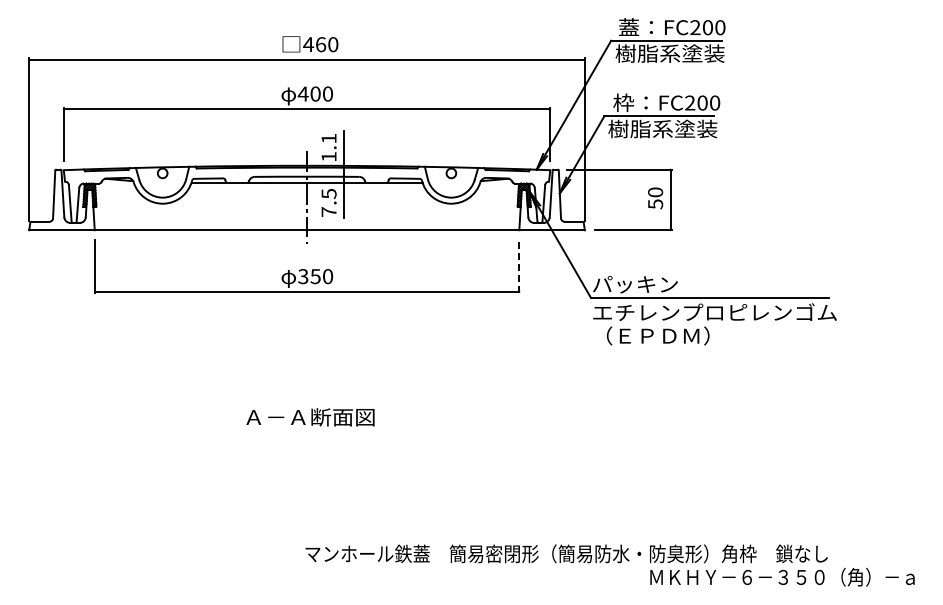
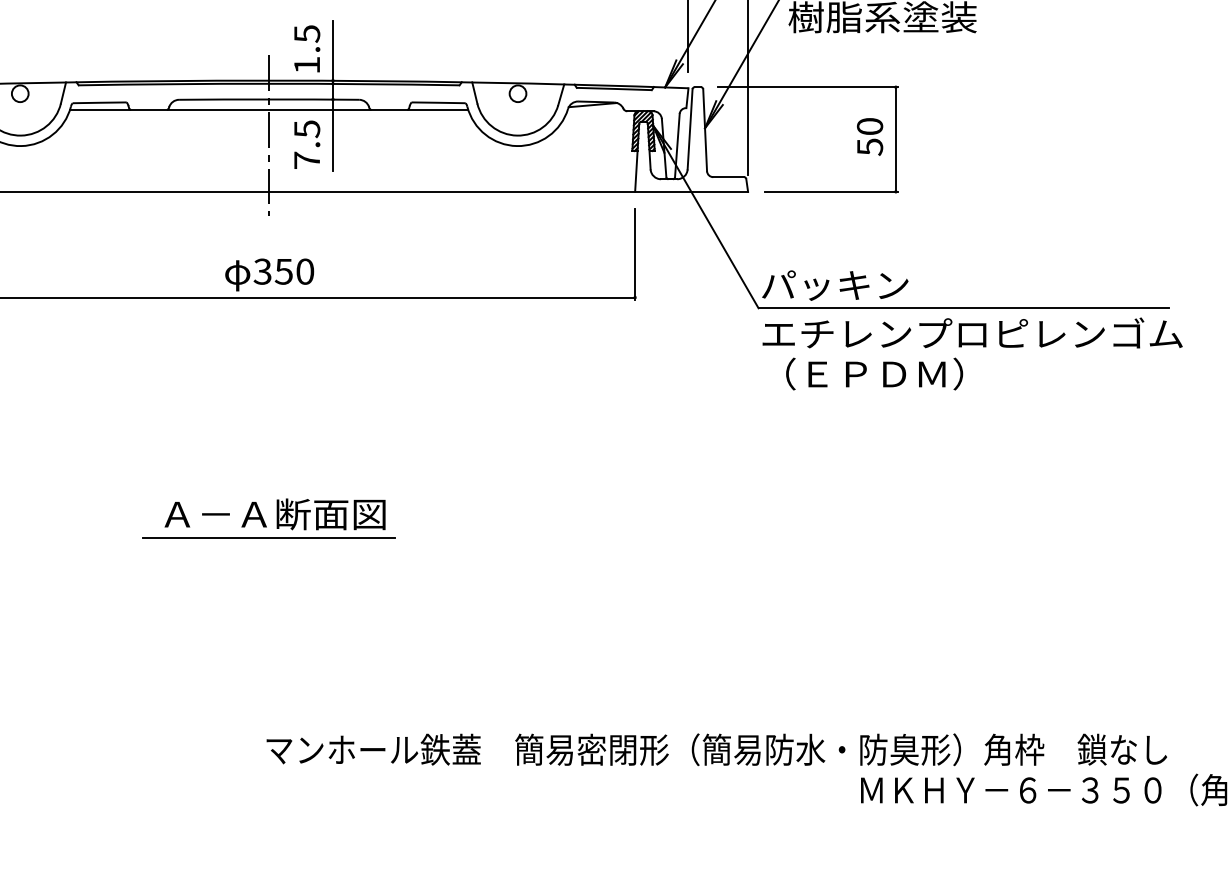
text: (328, 138) -> (306, 33), 1.1 -> 1.5
line: (519, 266) -> (635, 254), dashed -> solid
line: (307, 431) -> (269, 538), added

